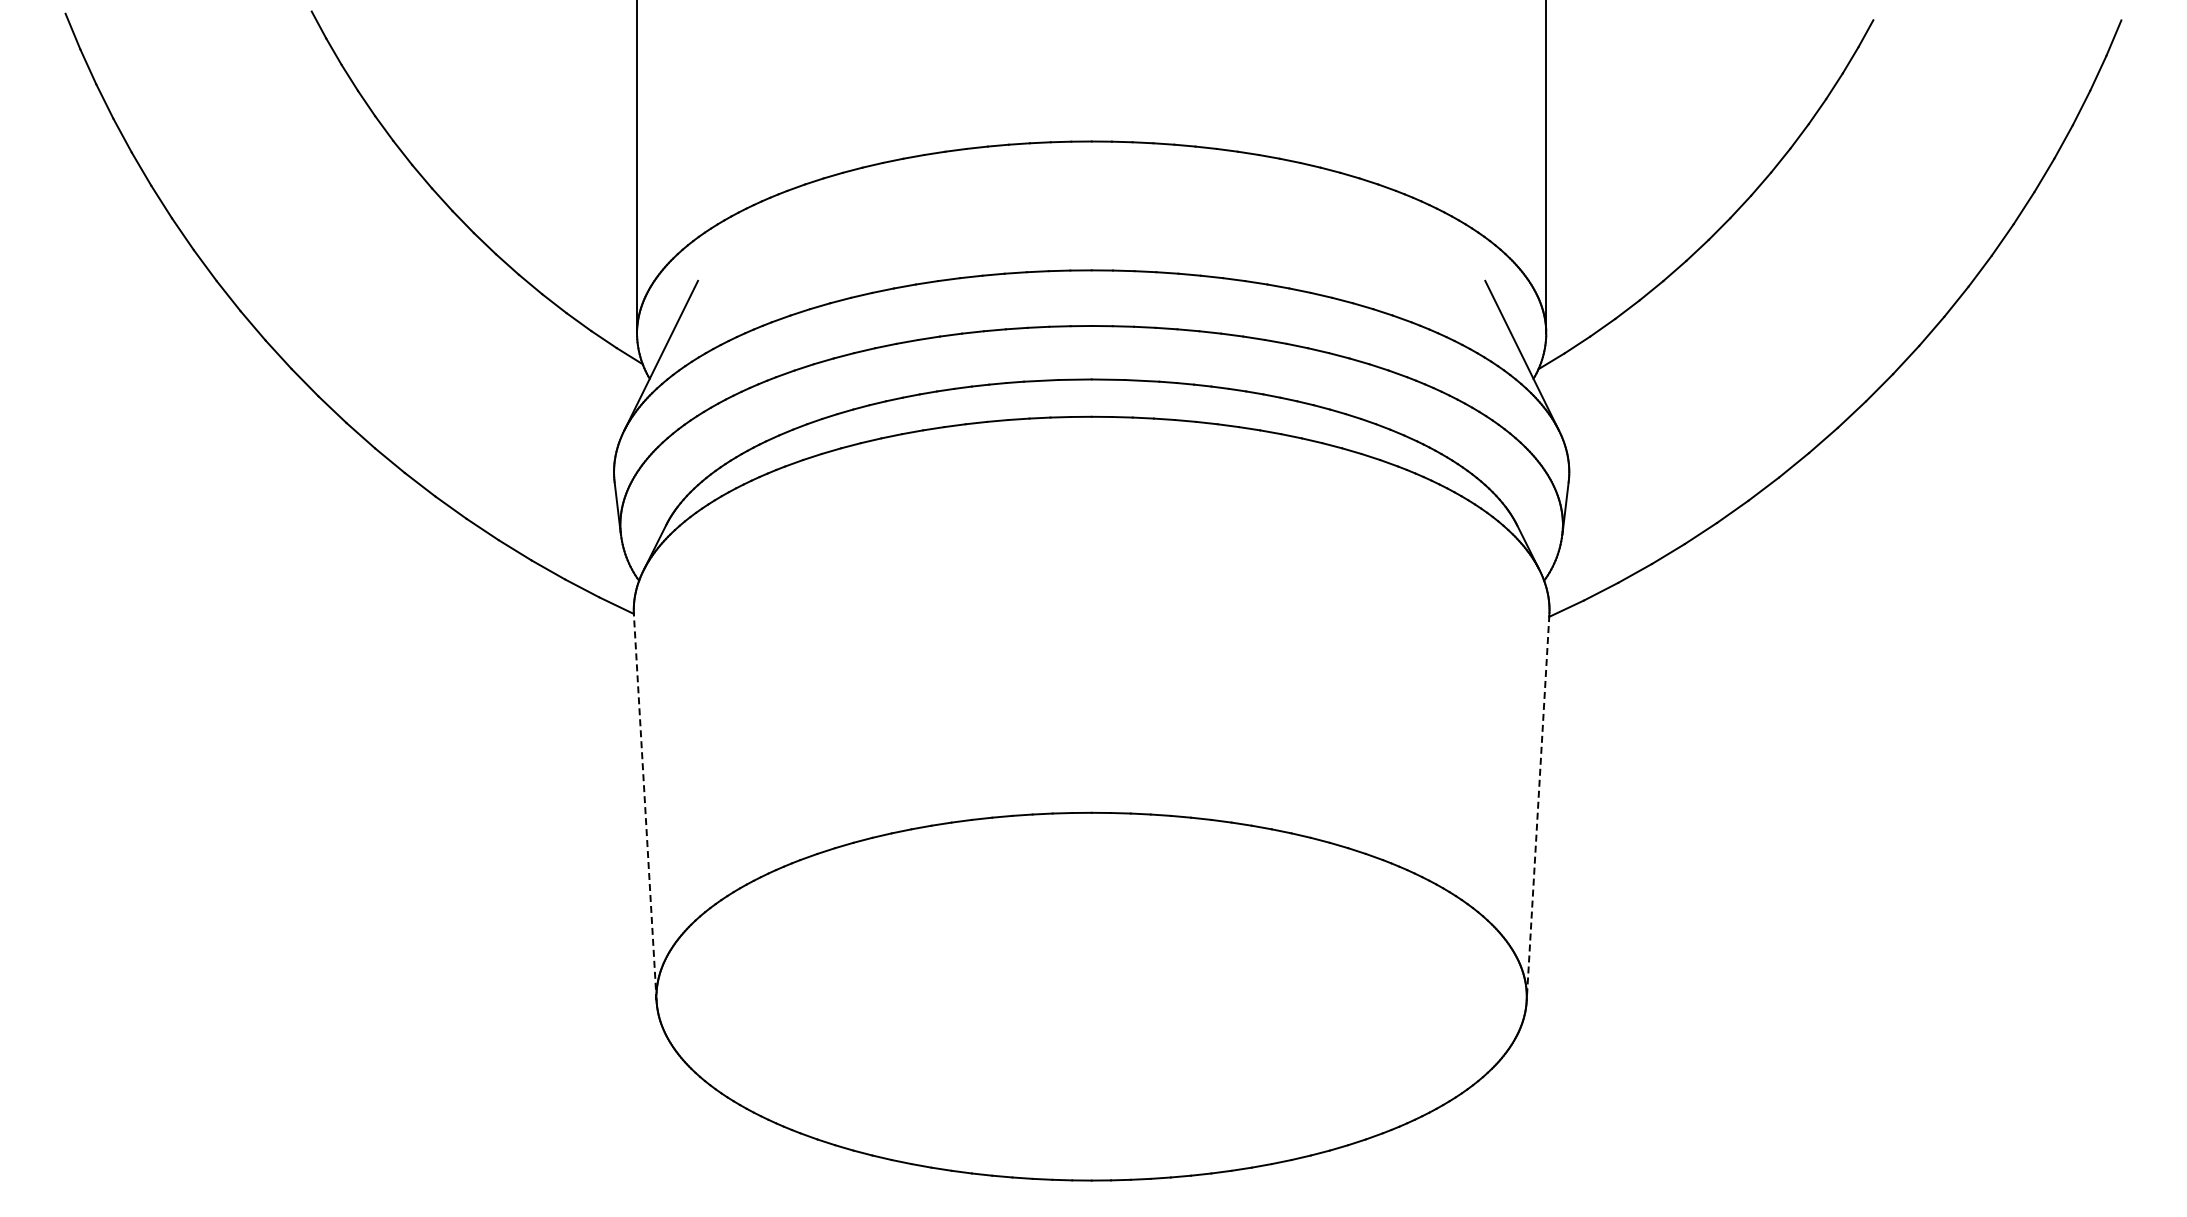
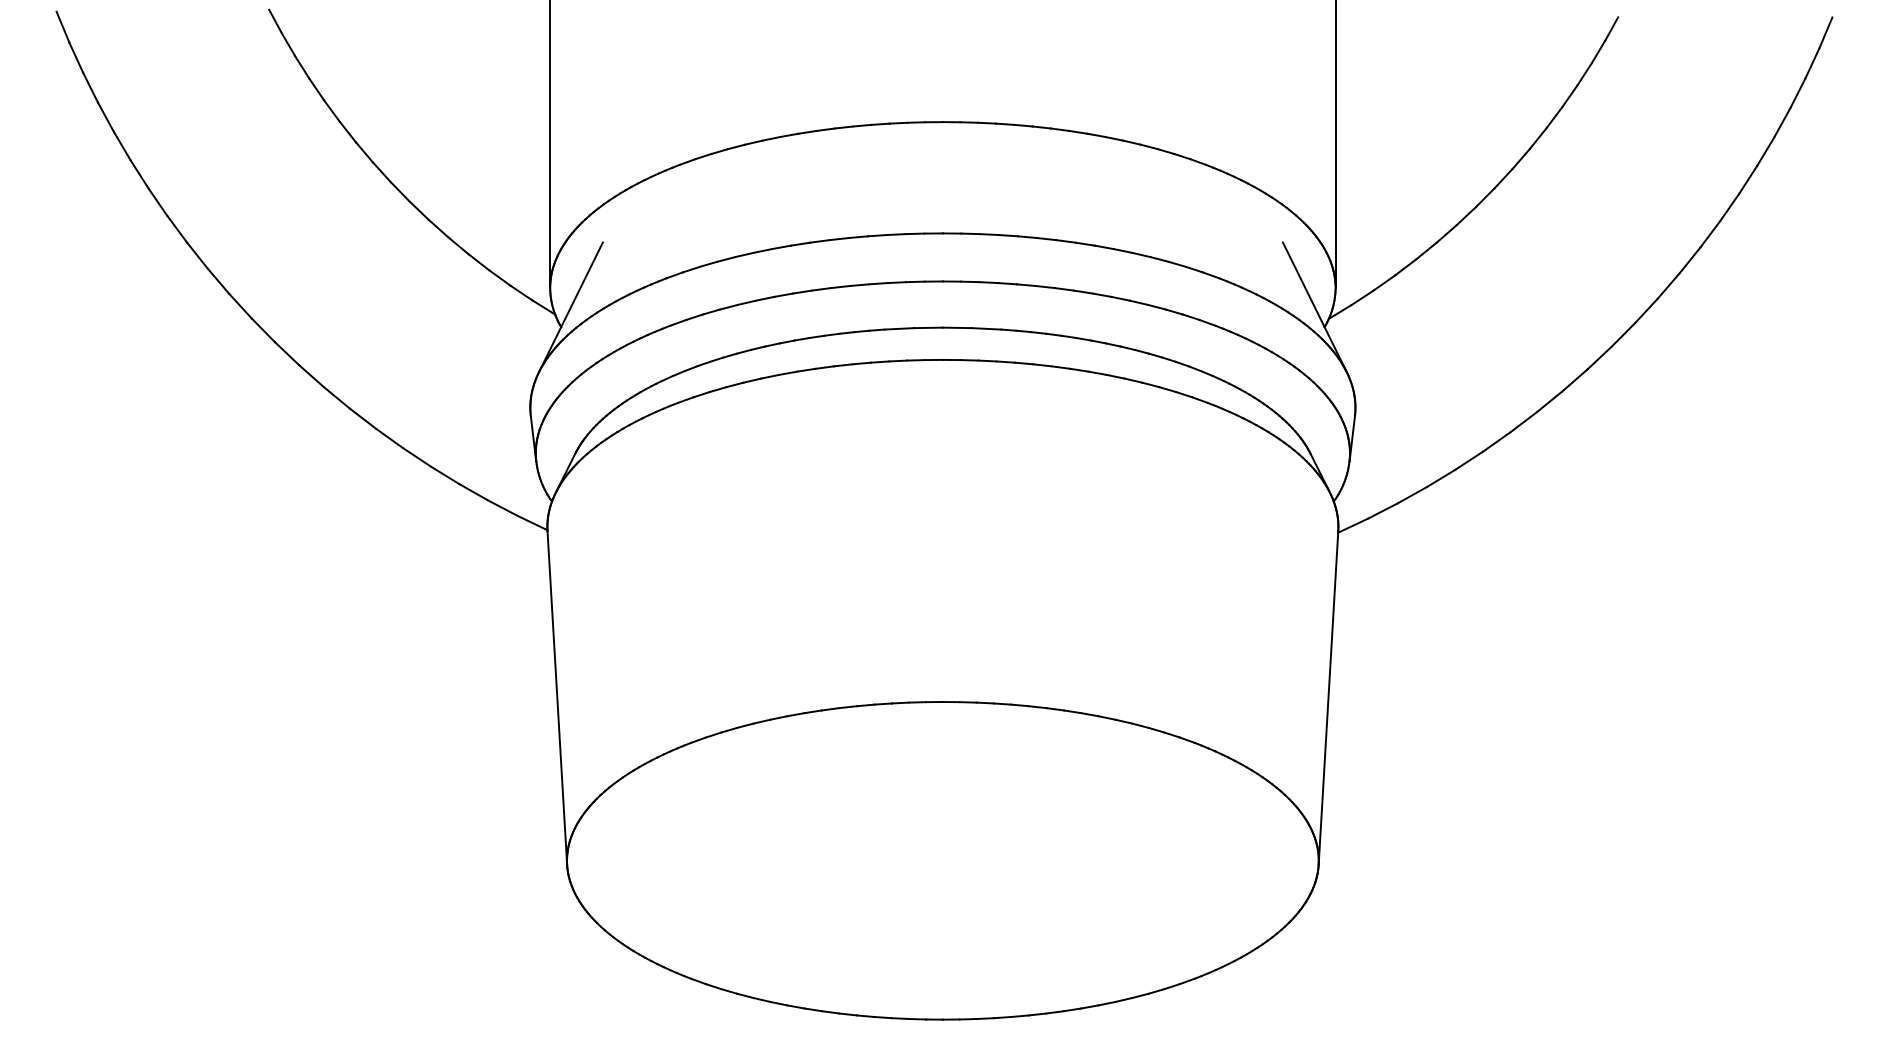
line: (645, 807) -> (557, 697), dashed -> solid
line: (1538, 808) -> (1328, 698), dashed -> solid

